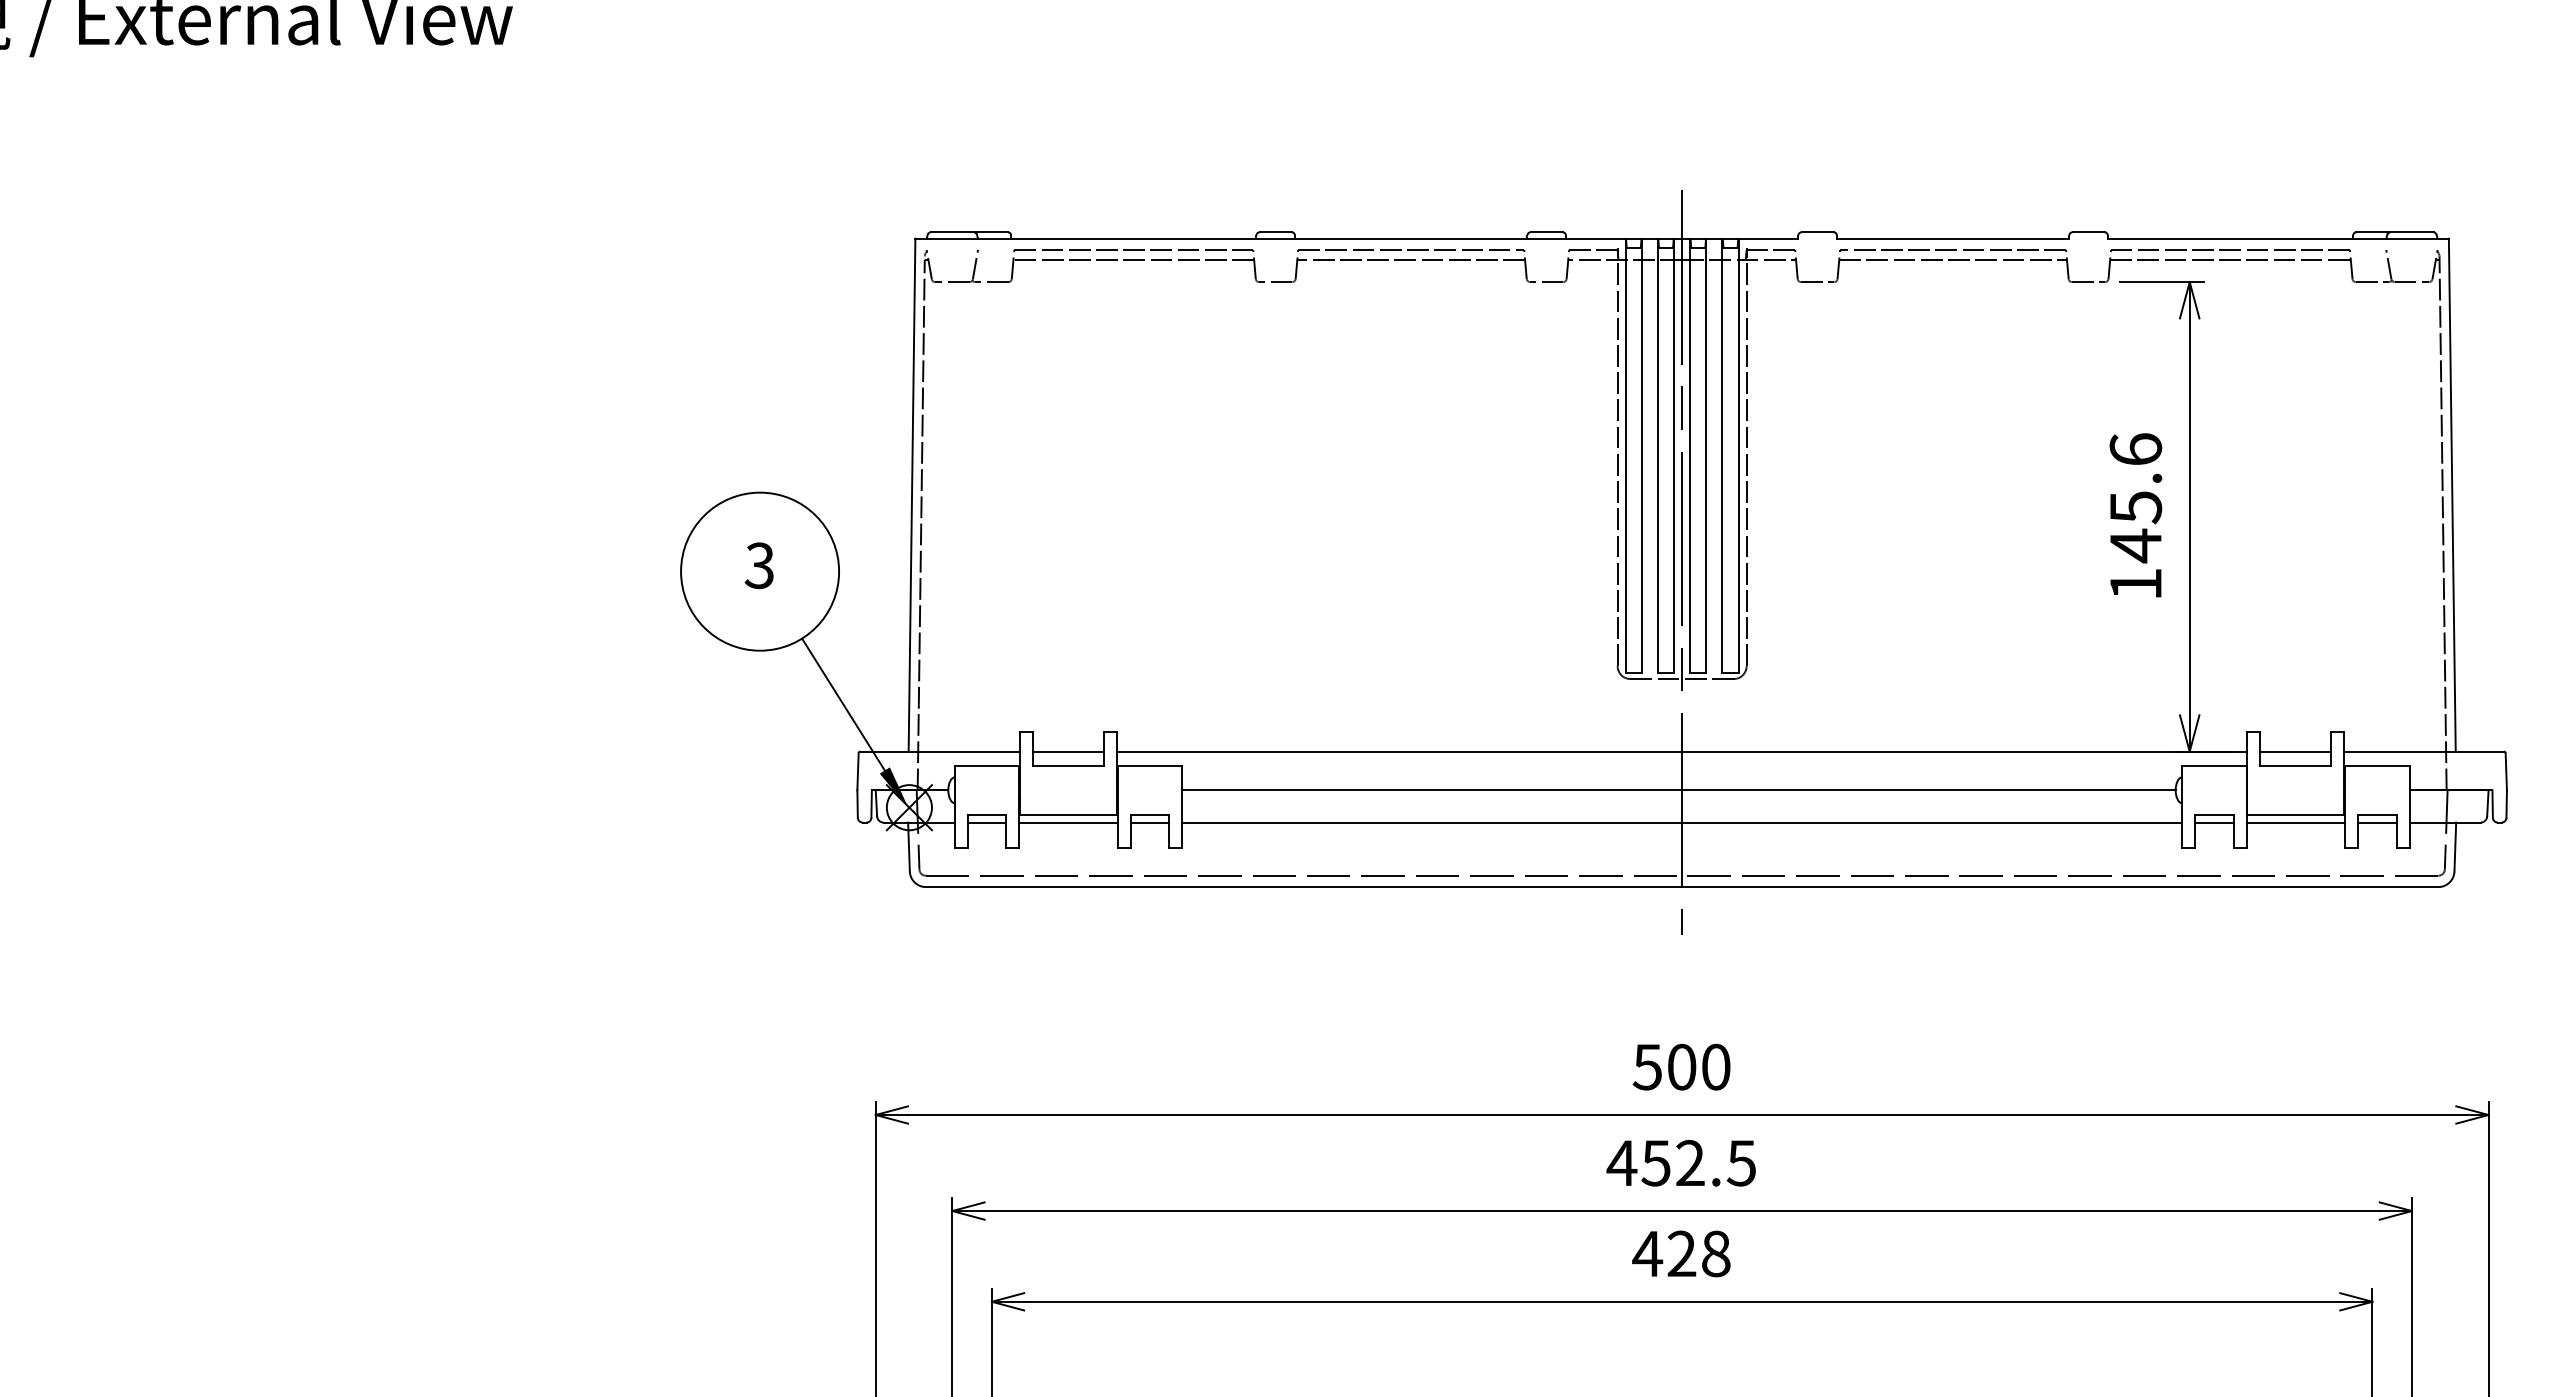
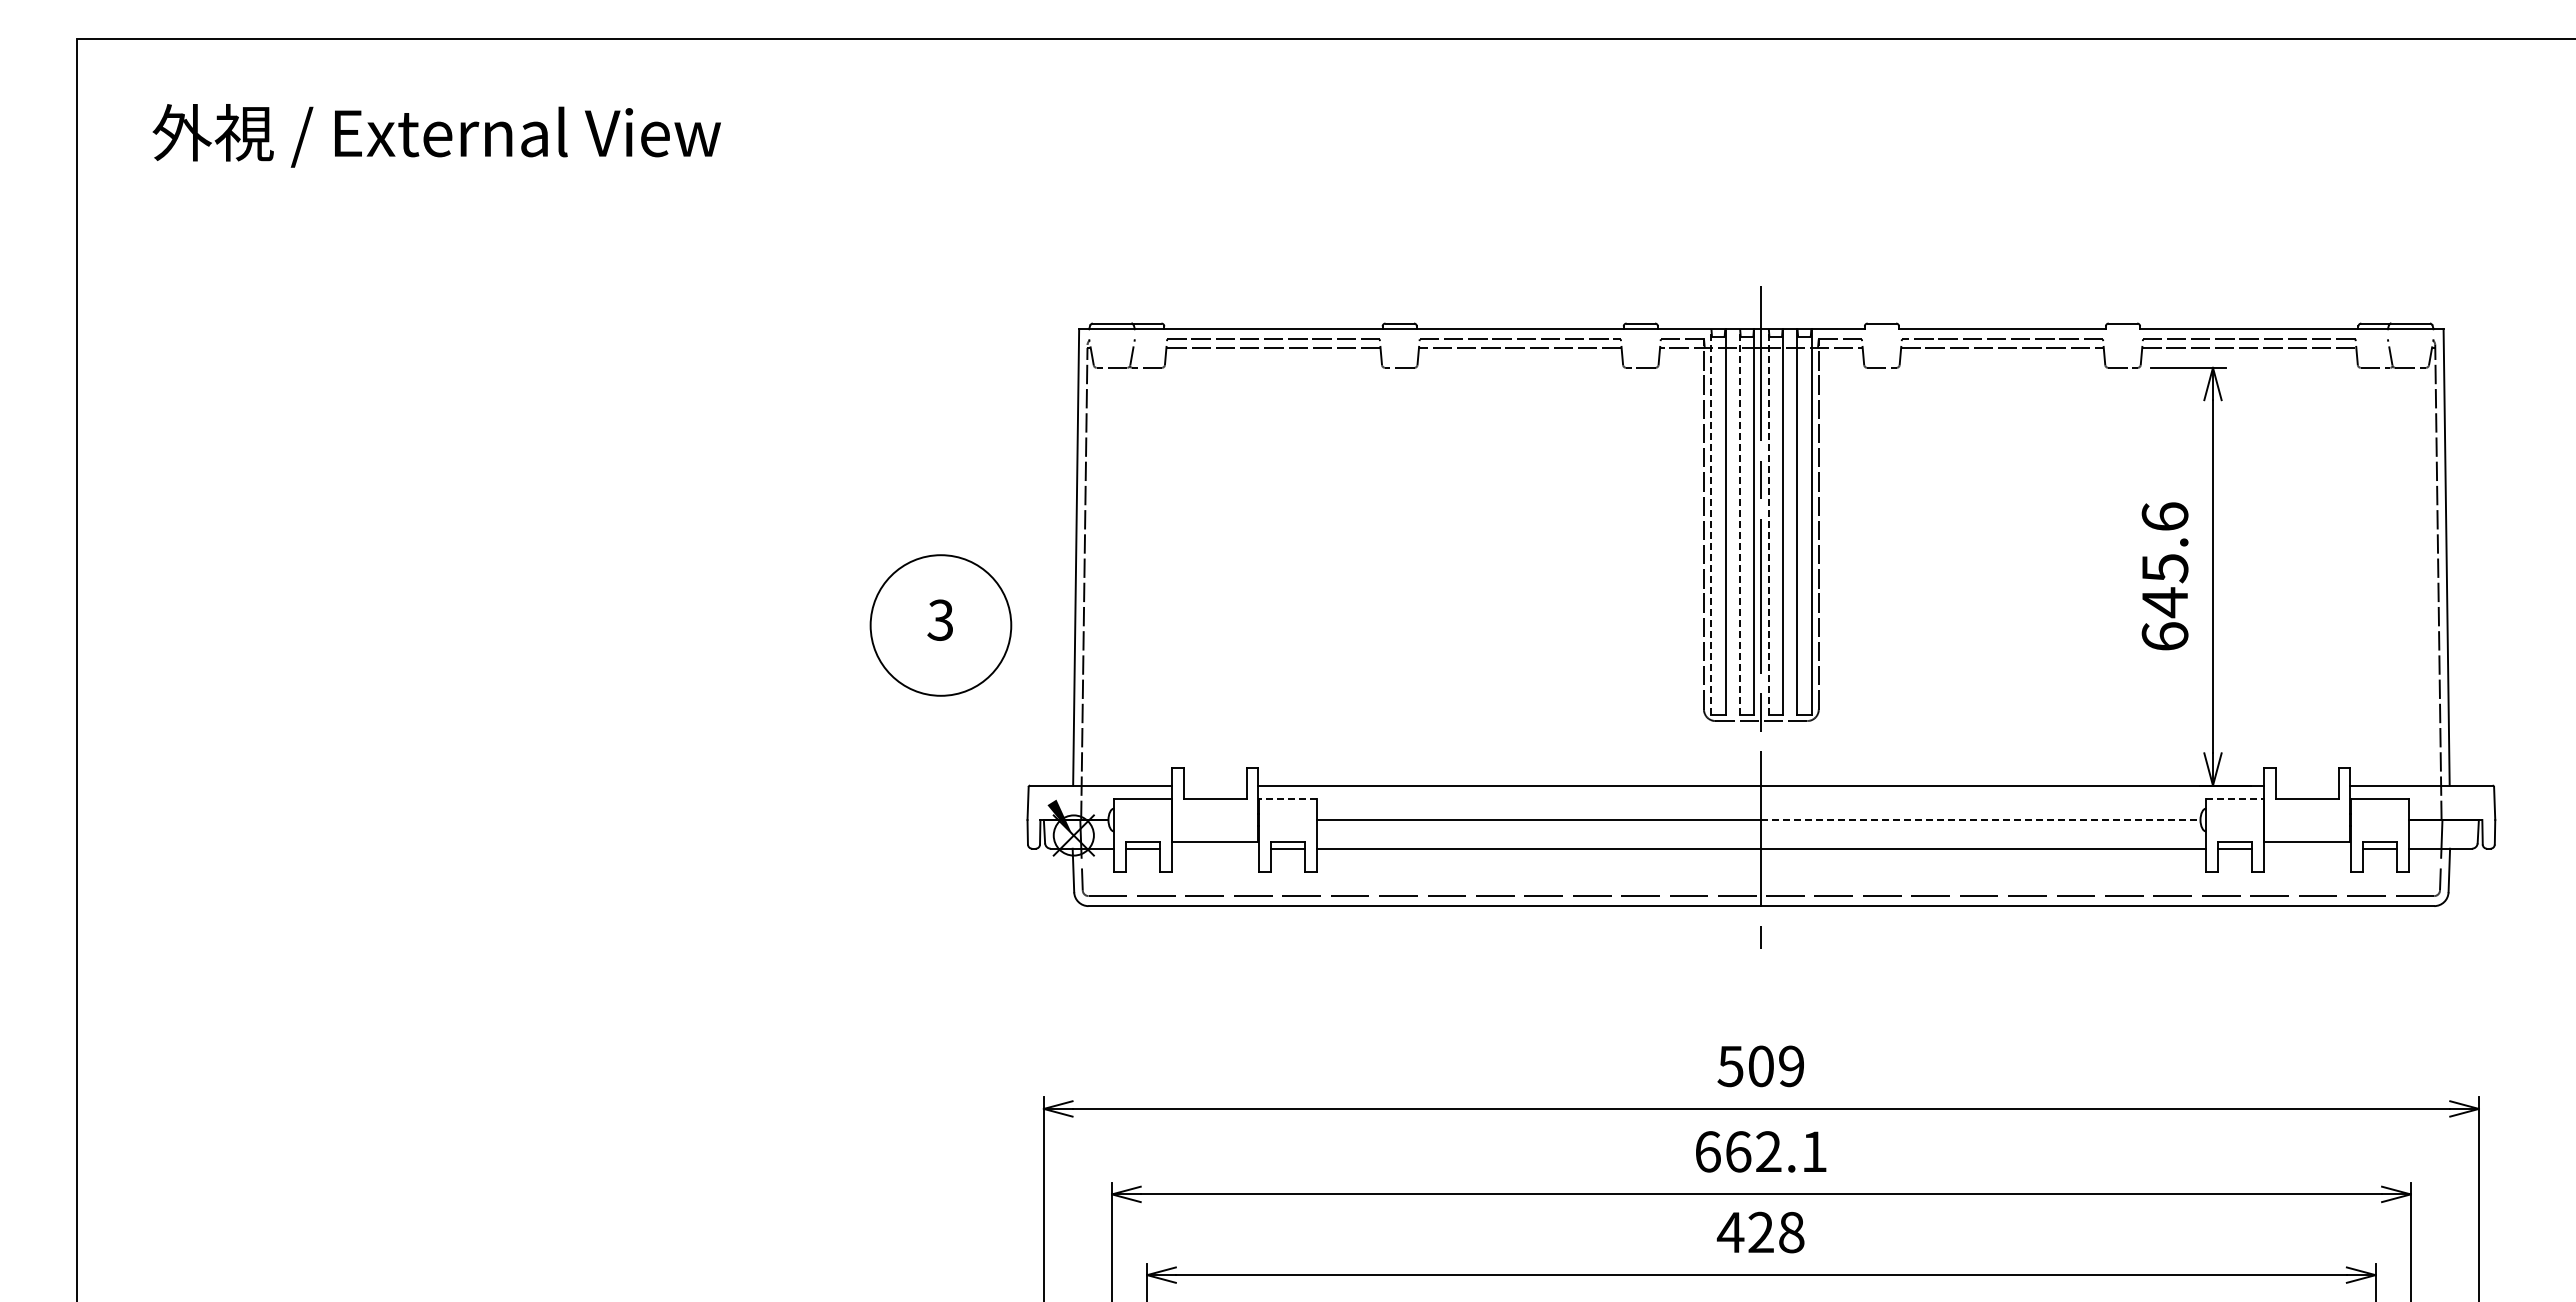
line: (1626, 454) -> (1711, 521), solid -> dashed
line: (1657, 454) -> (1739, 521), solid -> dashed
line: (1690, 454) -> (1768, 521), solid -> dashed
text: (2135, 584) -> (2164, 636), 145.6 -> 645.6
line: (842, 704) -> (1014, 743), removed
line: (1067, 751) -> (1214, 785), removed
line: (2294, 751) -> (2306, 785), removed
line: (1149, 766) -> (1287, 798), solid -> dashed
line: (2213, 766) -> (2234, 798), solid -> dashed
line: (1928, 790) -> (1980, 820), solid -> dashed
line: (1068, 822) -> (1215, 848), removed
line: (2295, 822) -> (2307, 848), removed
text: (1715, 1067) -> (1791, 1066), 500 -> 509
text: (1681, 1162) -> (1760, 1151), 452.5 -> 662.1

